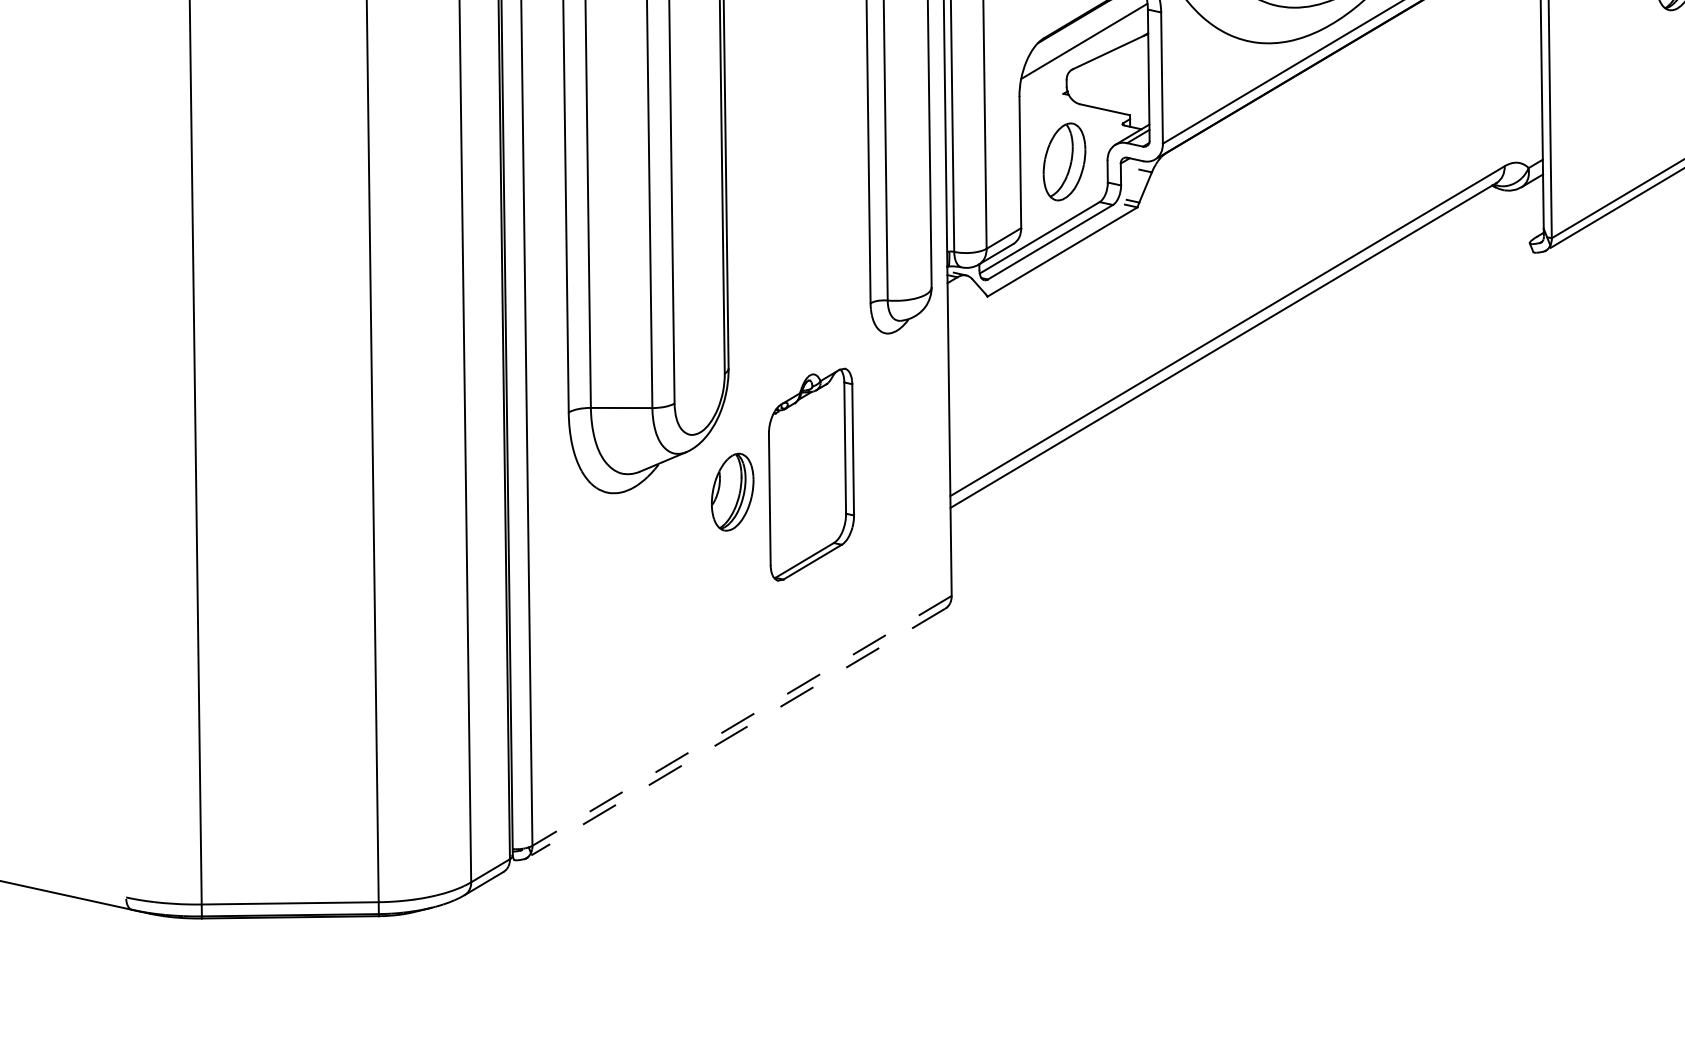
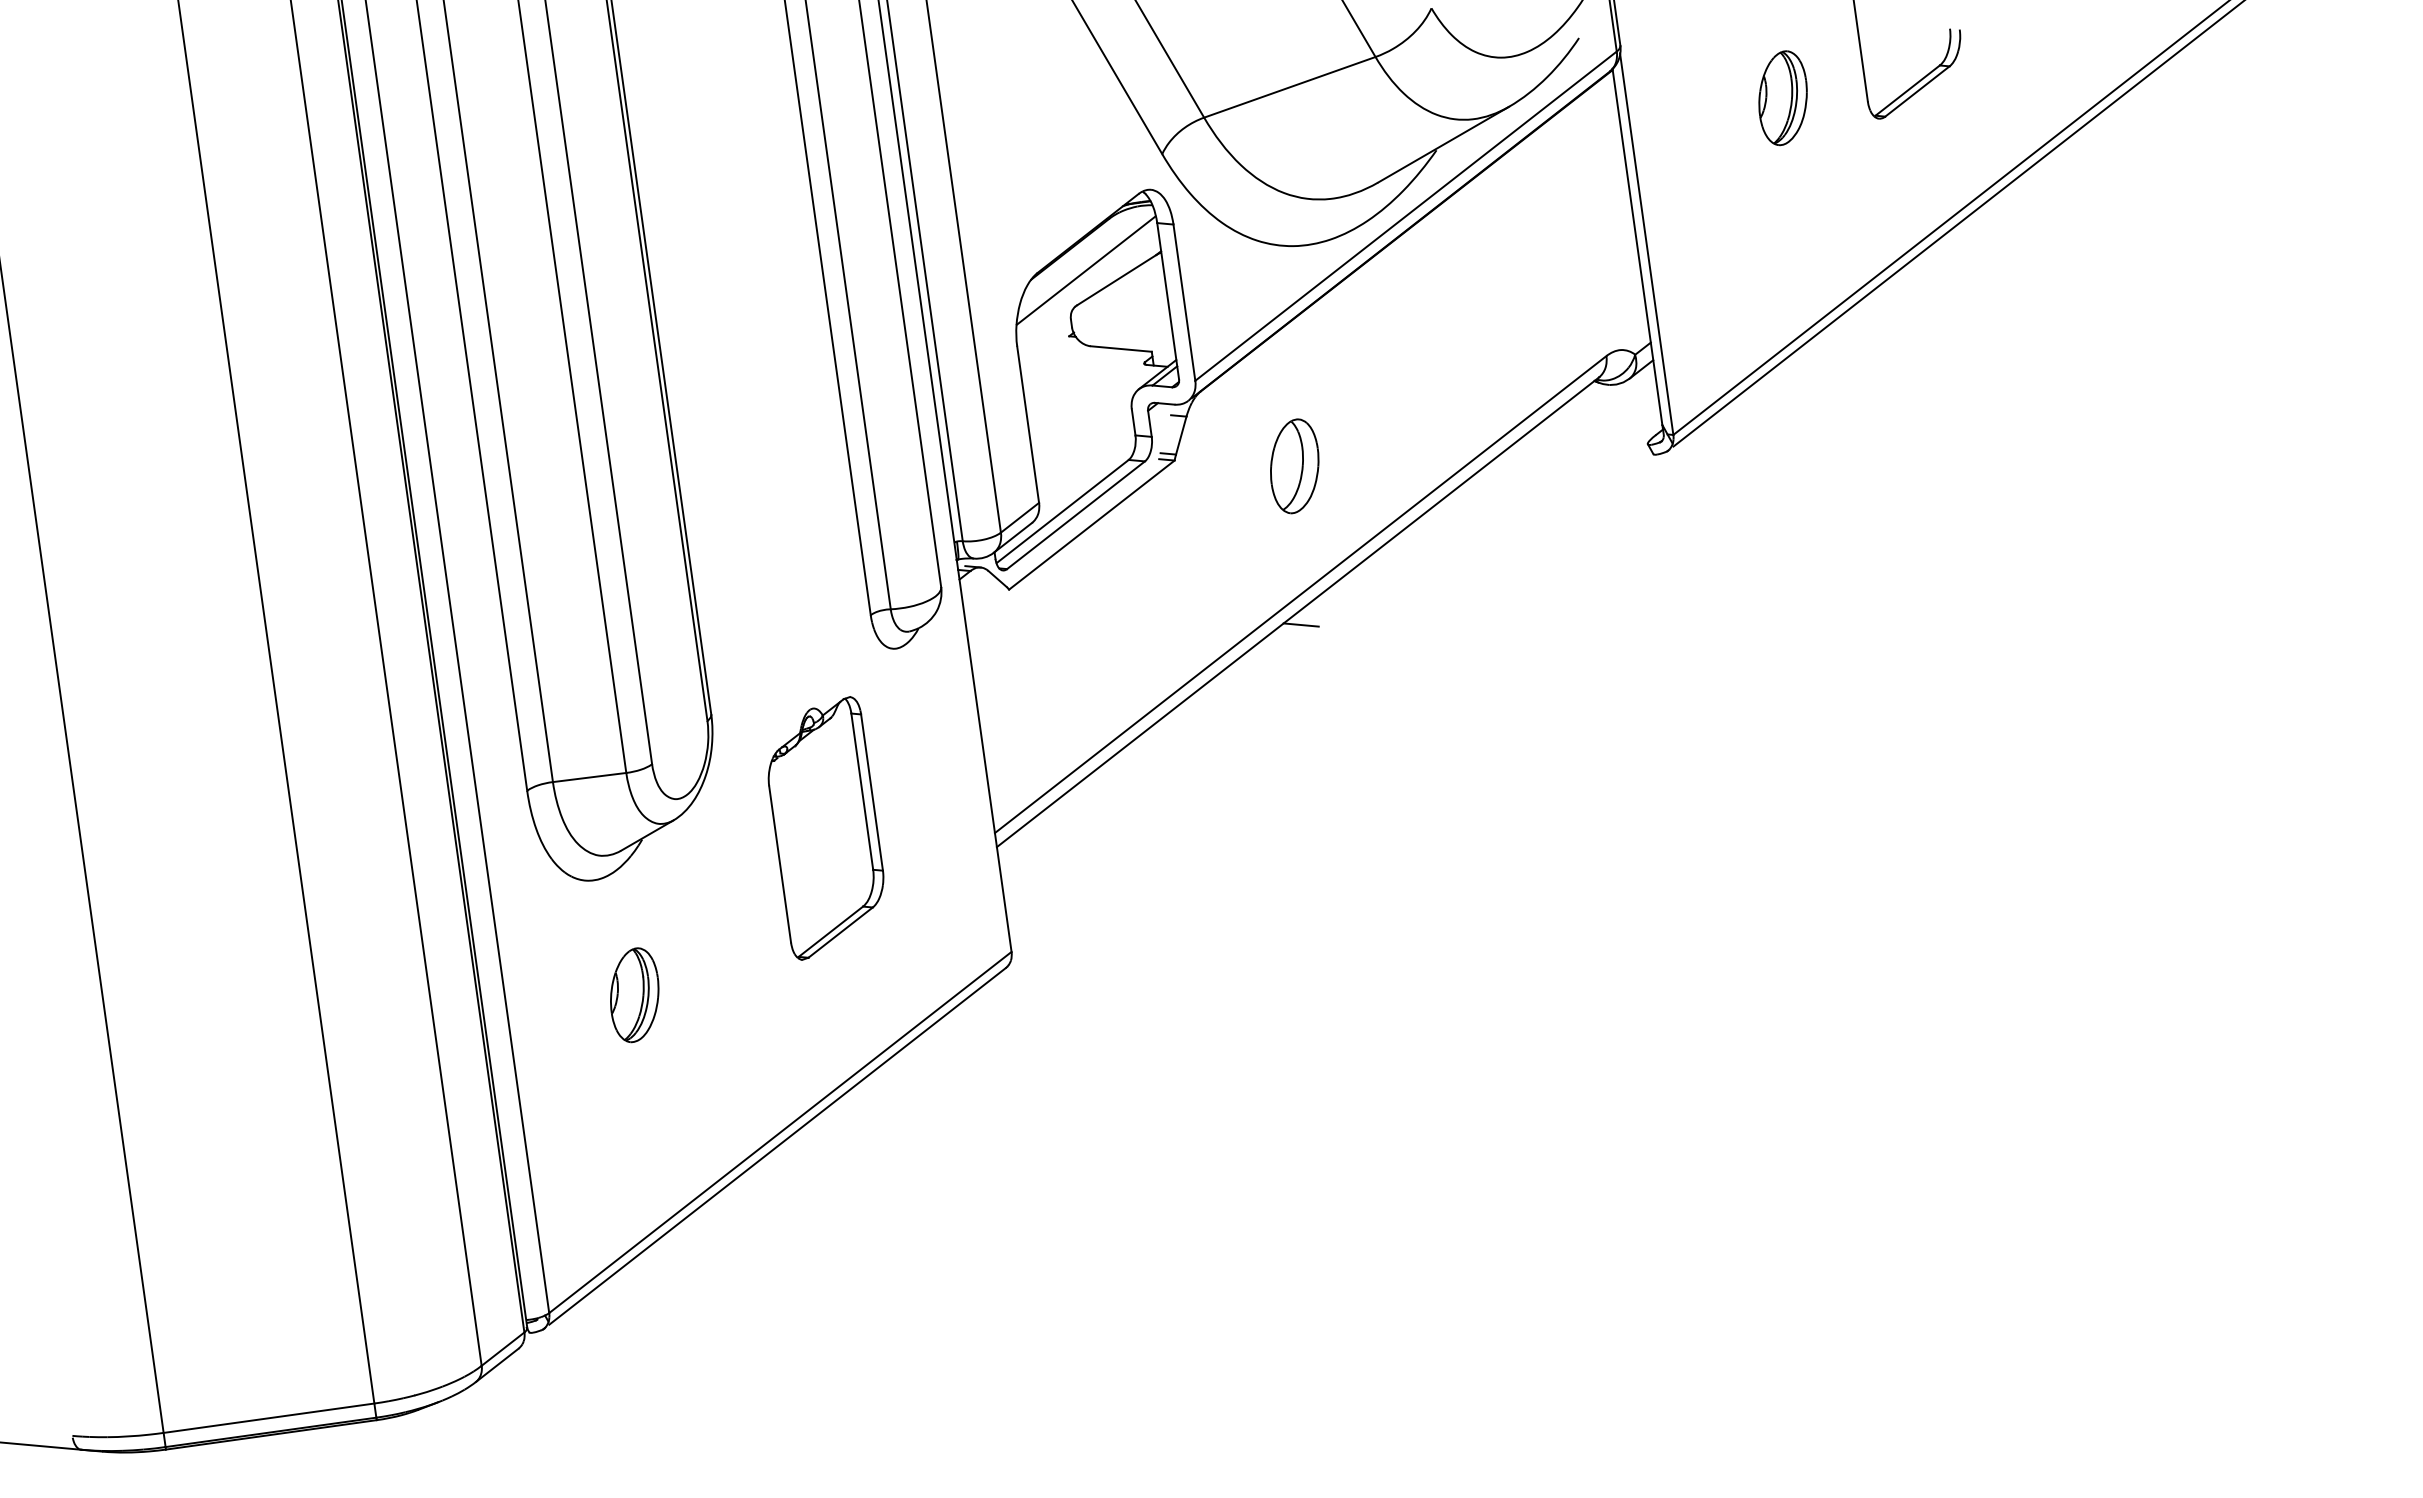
part: (1064, 162) -> (1294, 466), moved
line: (1224, 355) -> (1300, 624), added
part: (732, 492) -> (634, 995), moved
line: (742, 720) -> (780, 1132), dashed -> solid
line: (738, 732) -> (777, 1146), dashed -> solid

